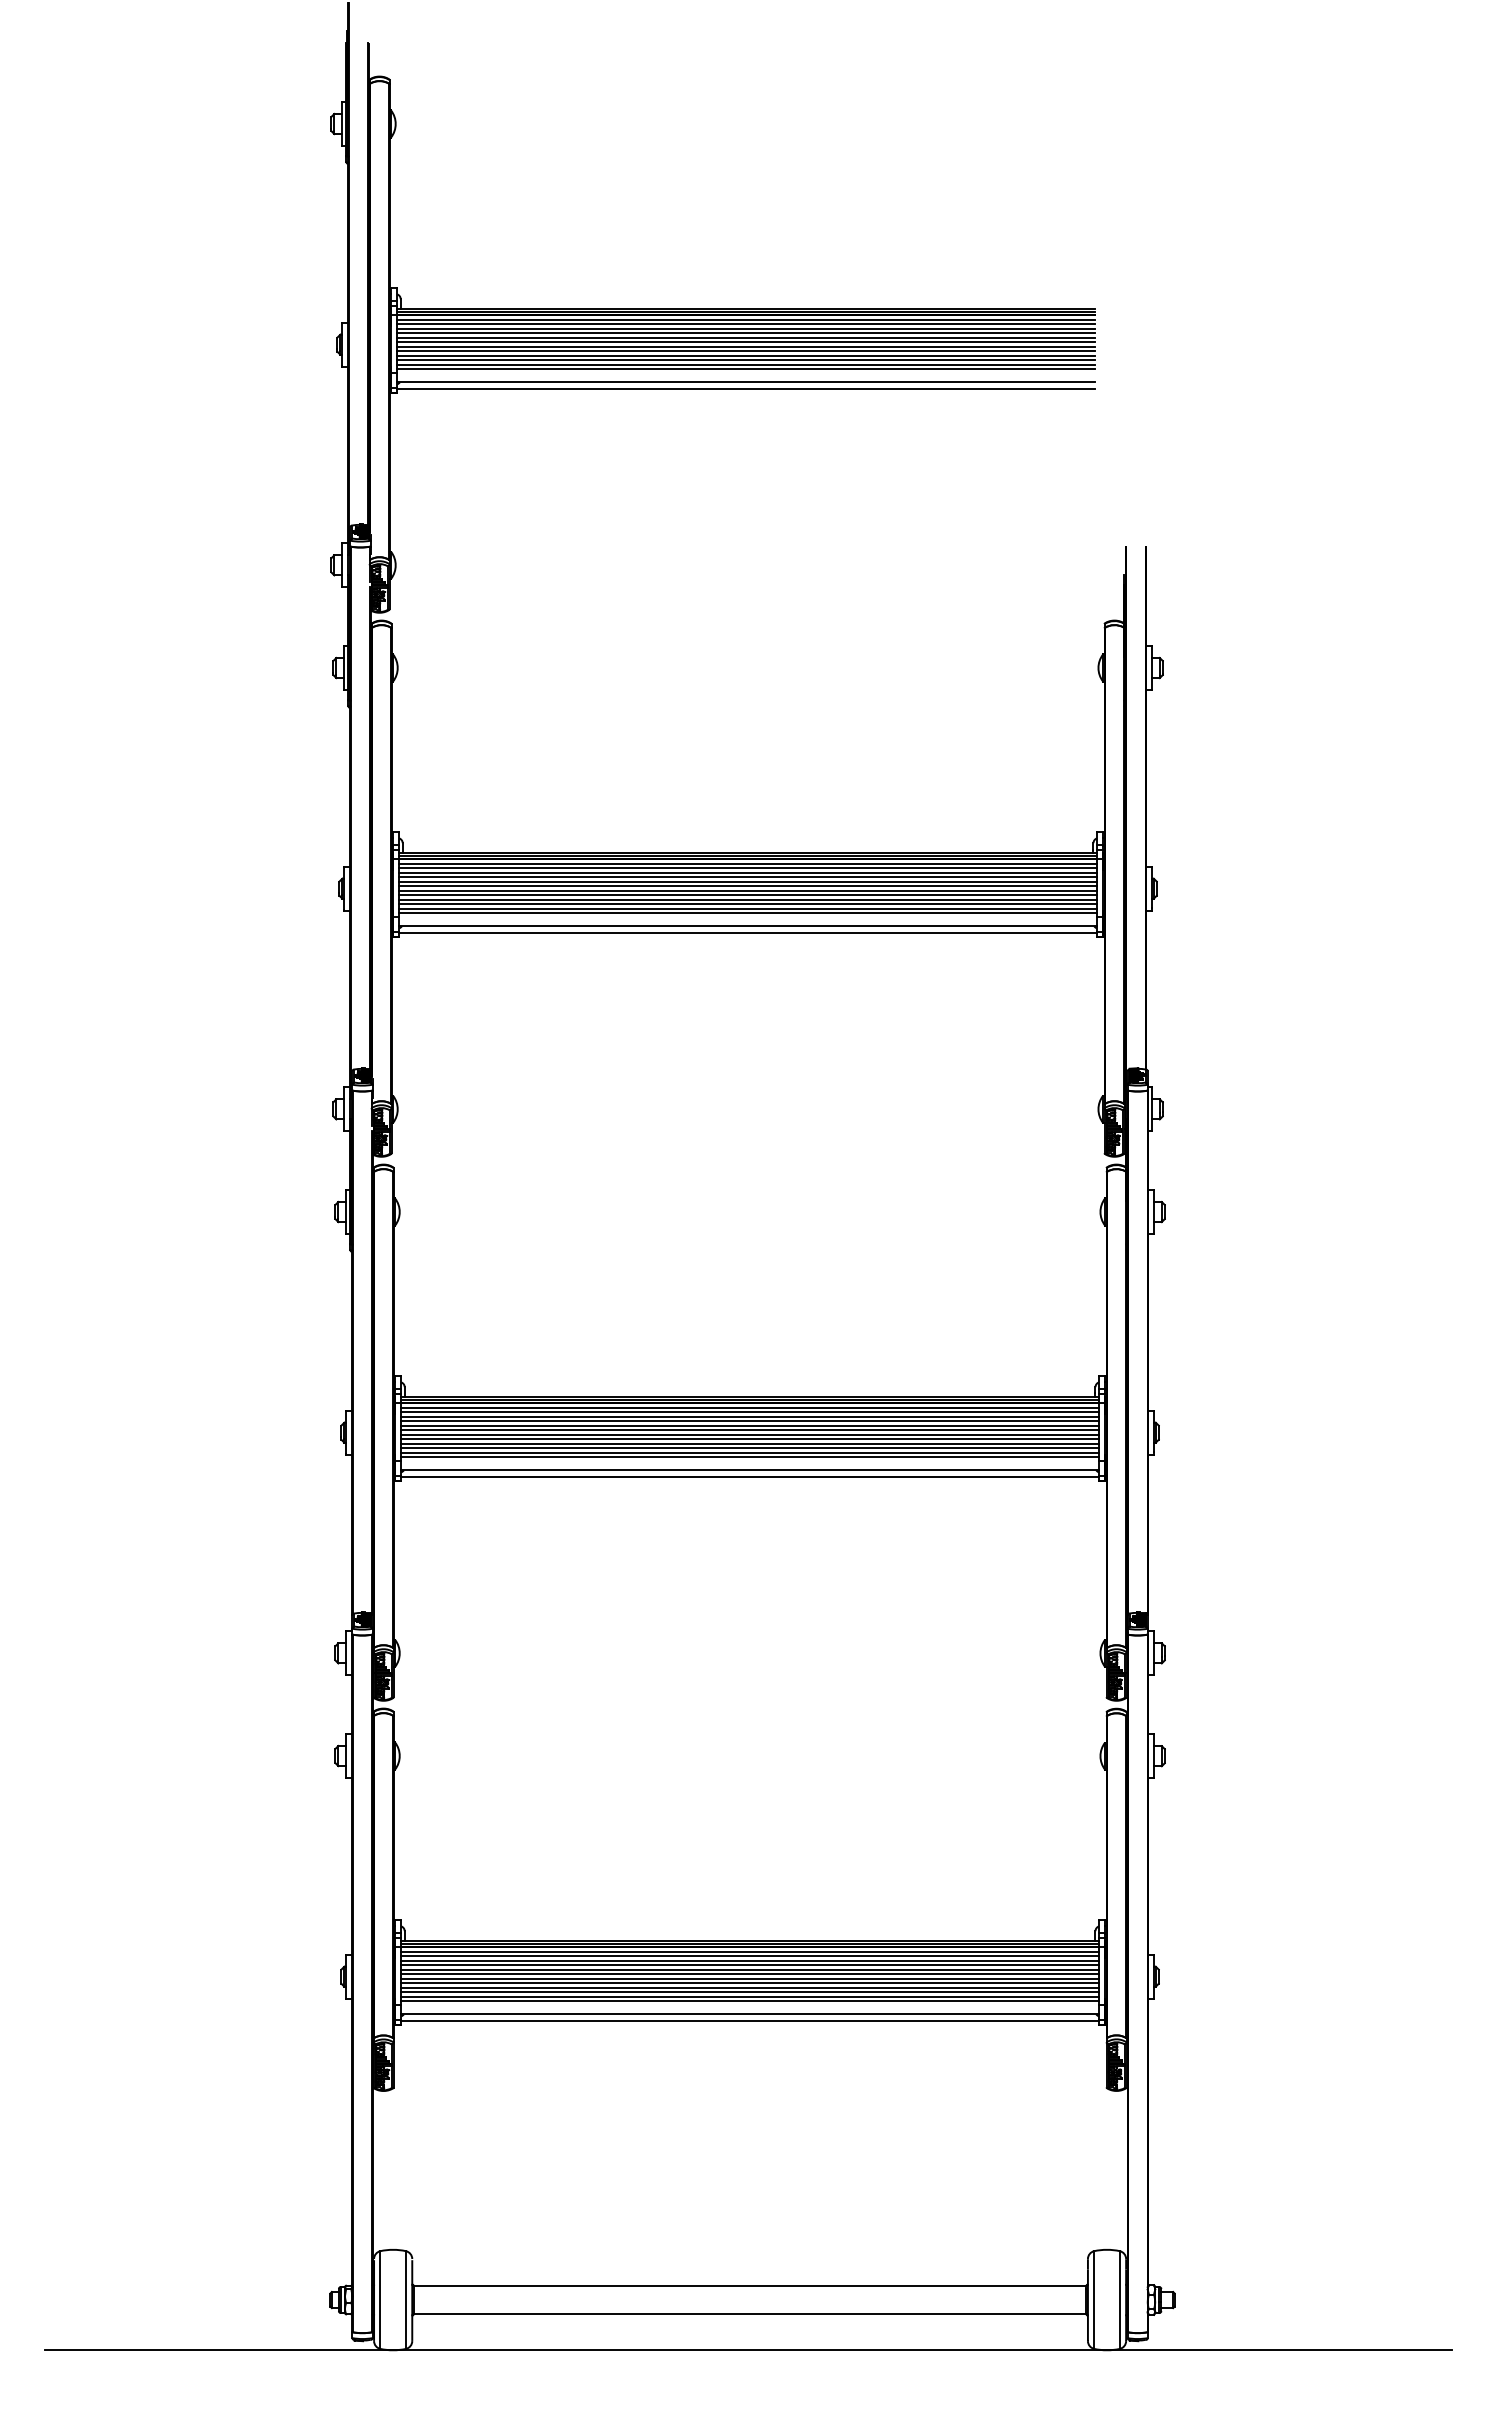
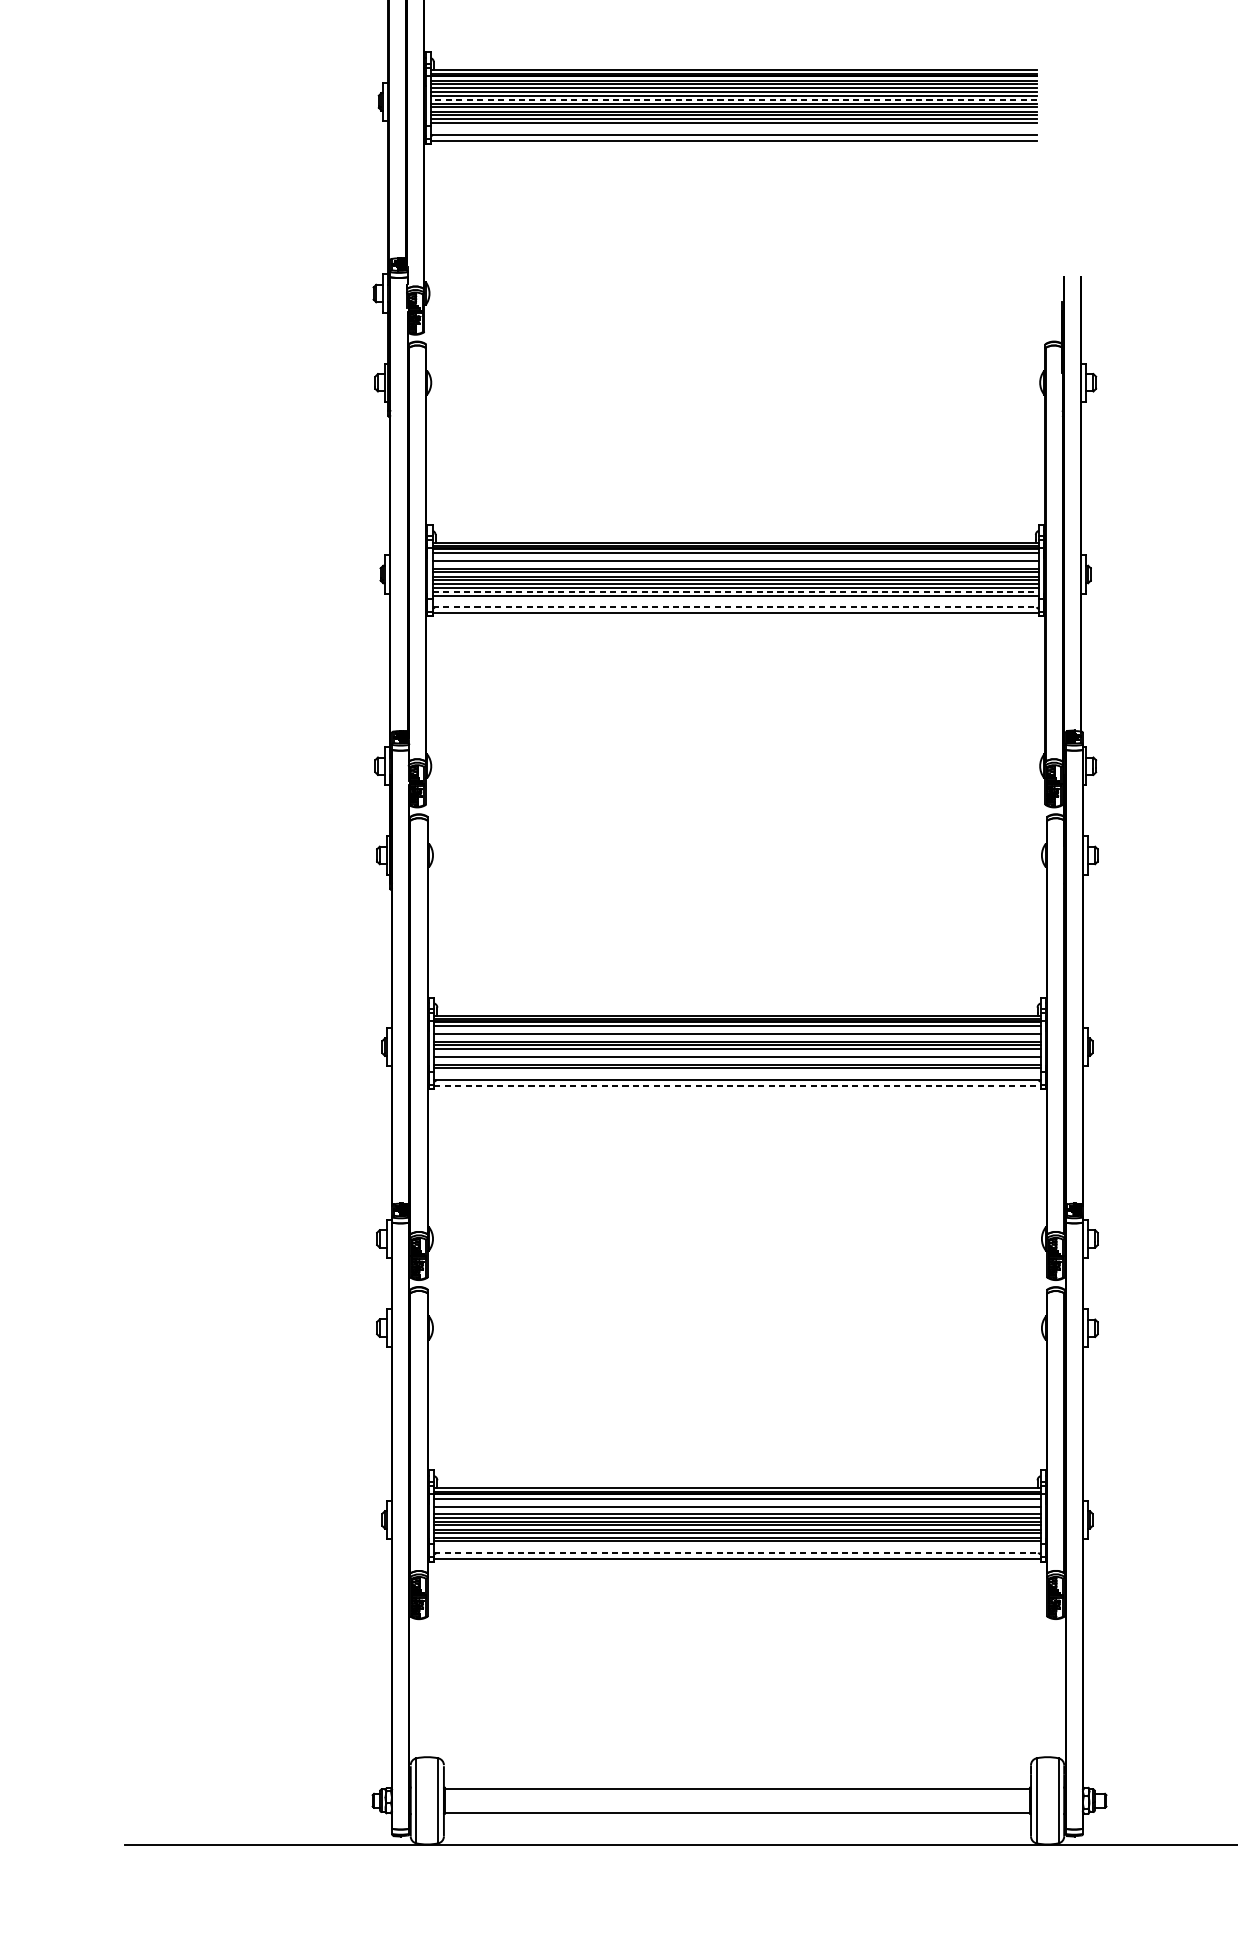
line: (746, 342) -> (734, 99), solid -> dashed
line: (747, 868) -> (735, 556), removed
line: (747, 877) -> (735, 564), removed
line: (748, 908) -> (736, 591), solid -> dashed
line: (748, 926) -> (736, 607), solid -> dashed
line: (749, 1412) -> (736, 1029), removed
line: (749, 1421) -> (736, 1037), removed
line: (749, 1439) -> (736, 1053), removed
line: (749, 1448) -> (736, 1060), removed
line: (750, 1477) -> (737, 1086), solid -> dashed
line: (749, 1956) -> (736, 1502), removed
line: (749, 1965) -> (736, 1510), removed
line: (750, 2014) -> (737, 1552), solid -> dashed

